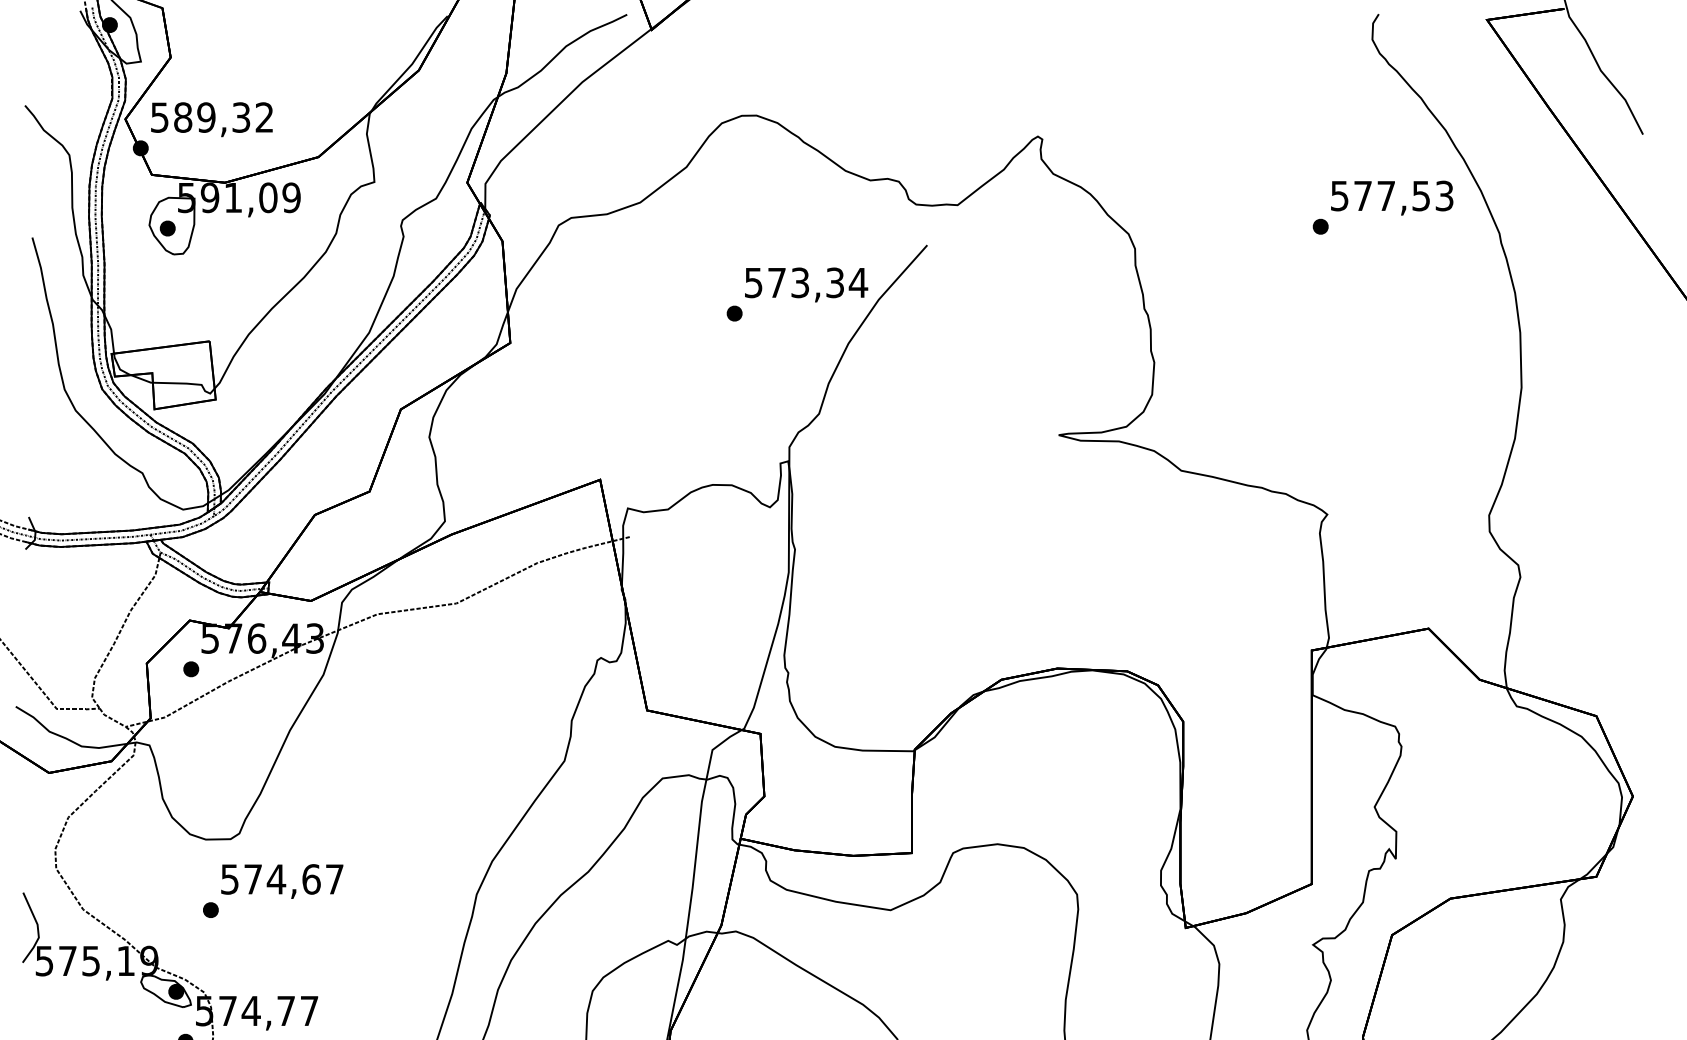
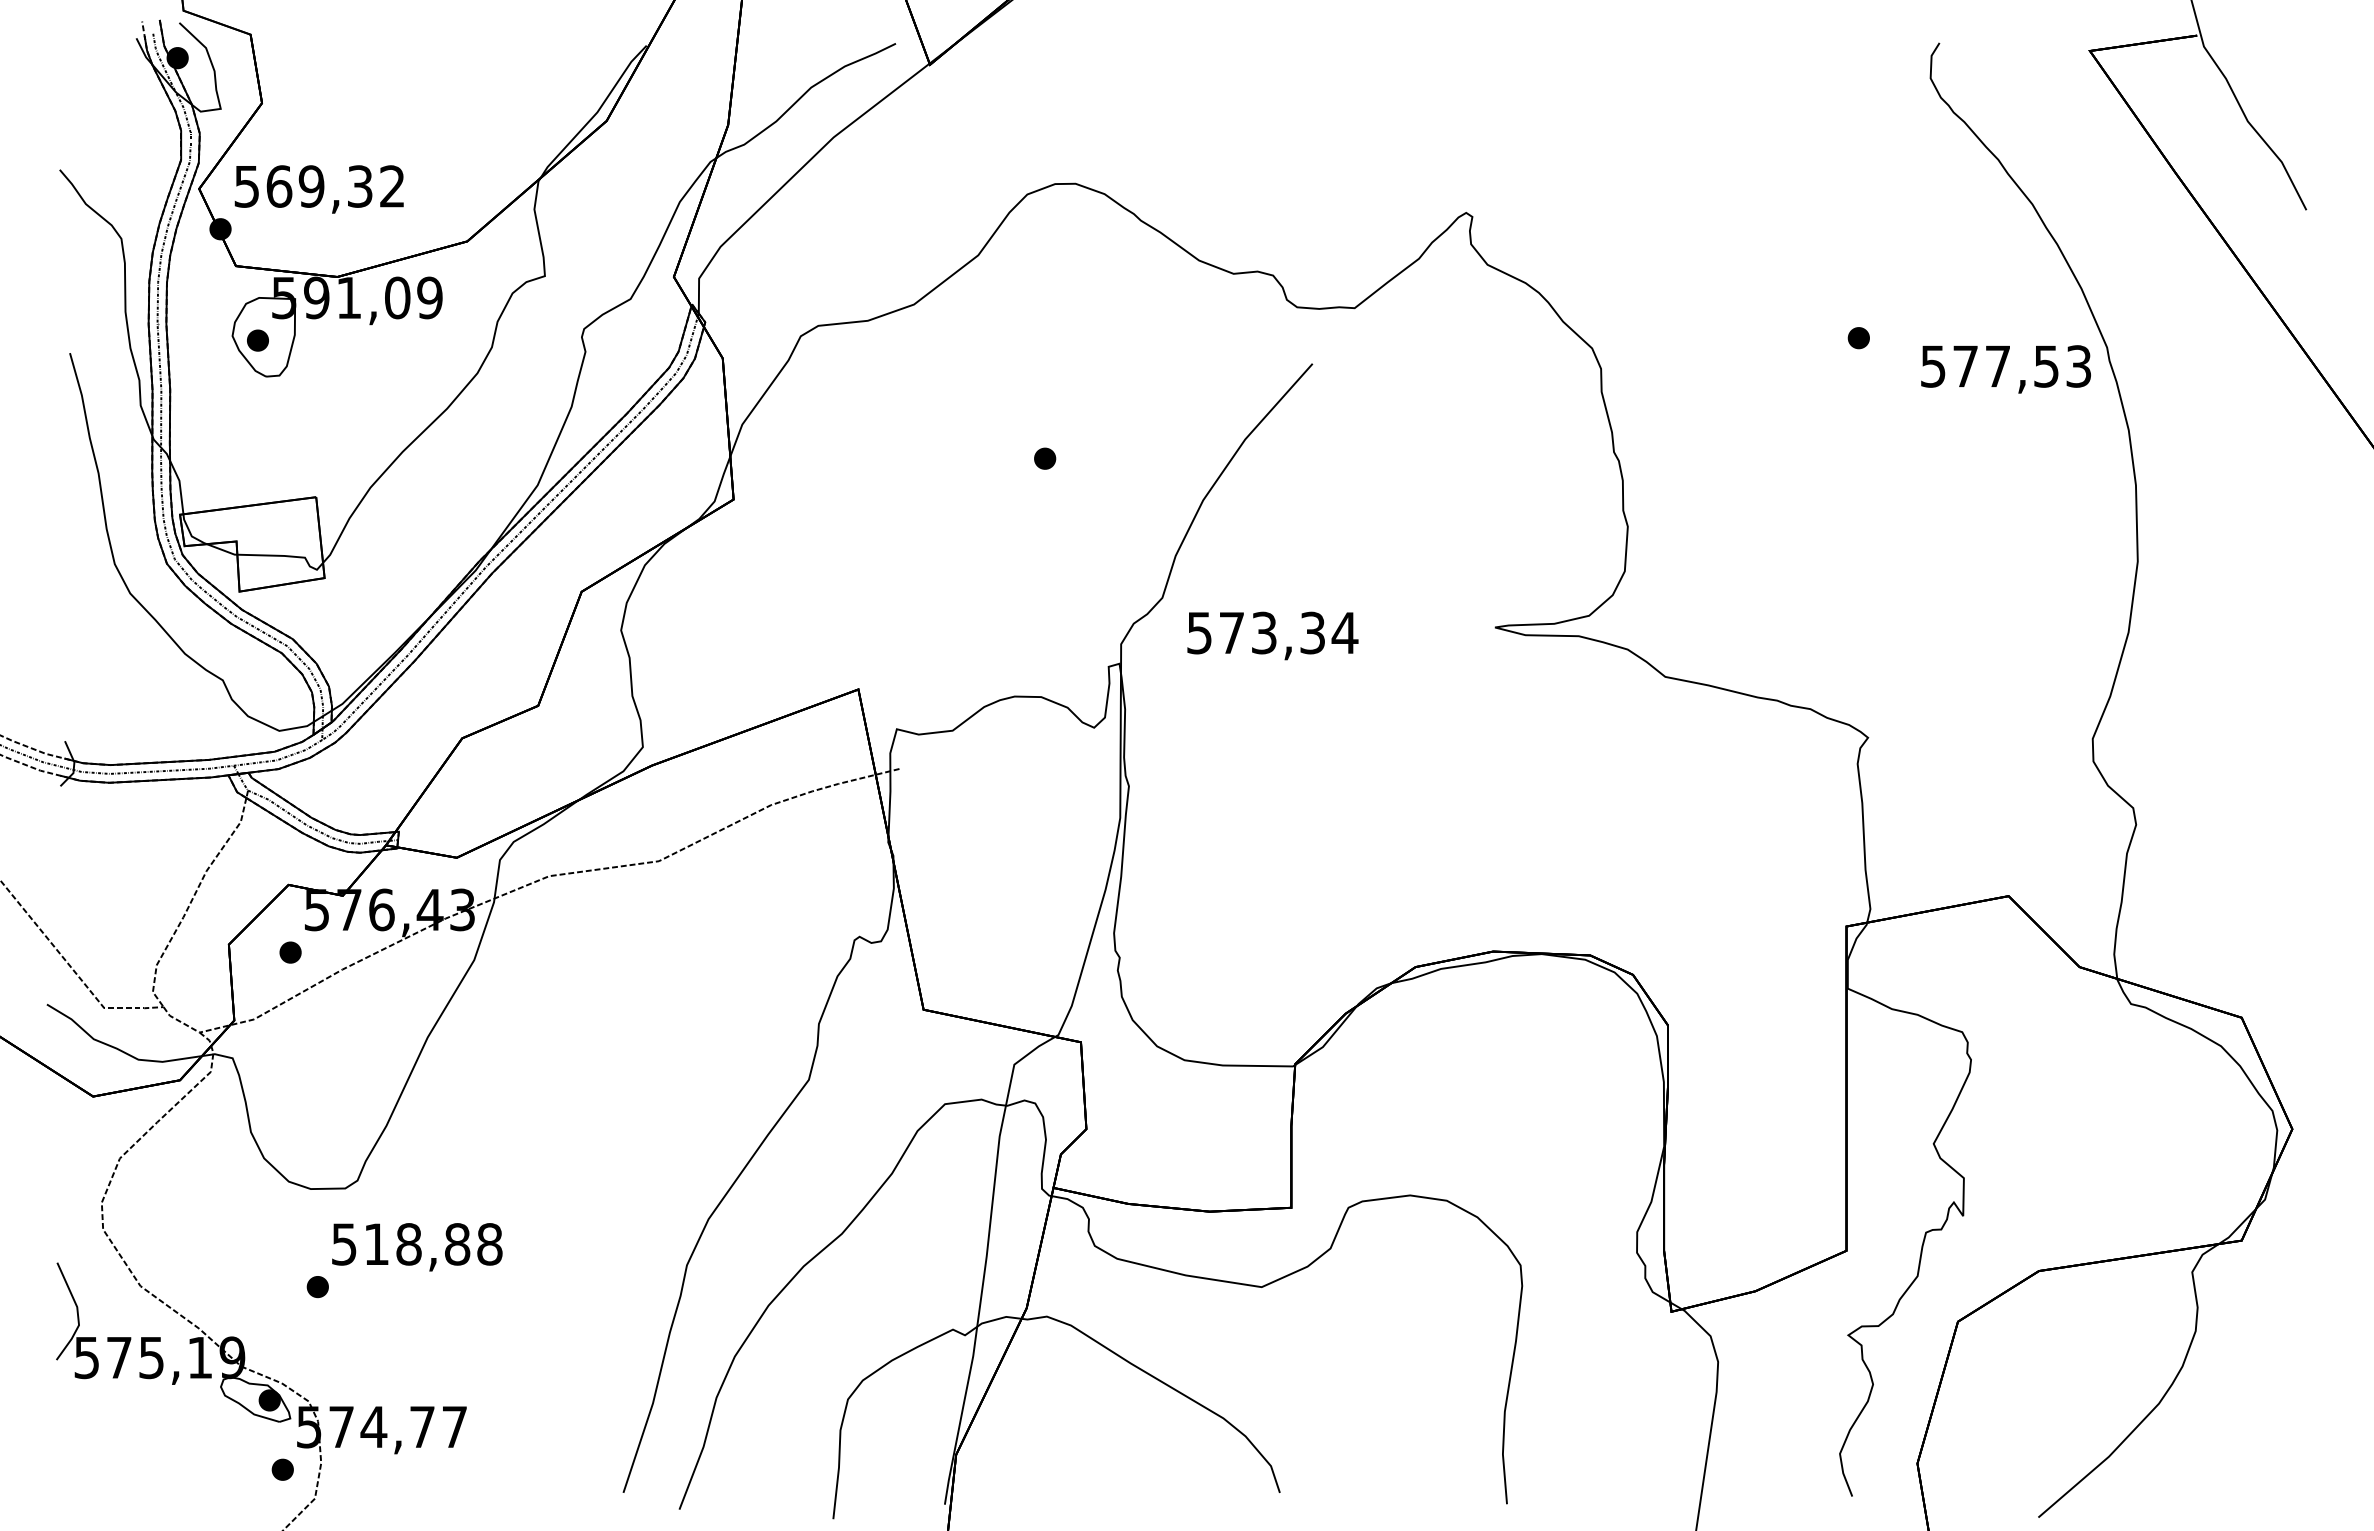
text: (183, 117) -> (279, 186), 589,32 -> 569,32
text: (1391, 198) -> (2005, 369), moved
text: (806, 284) -> (1272, 635), moved
text: (294, 879) -> (433, 1244), 574,67 -> 518,88

